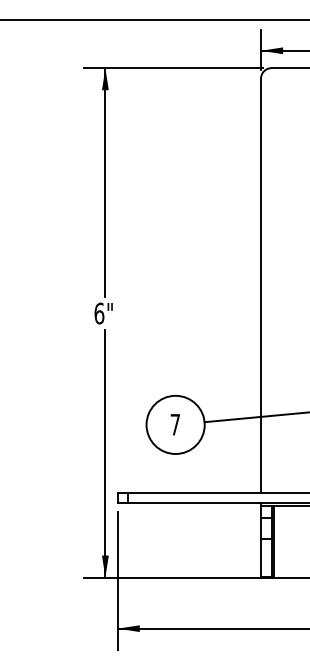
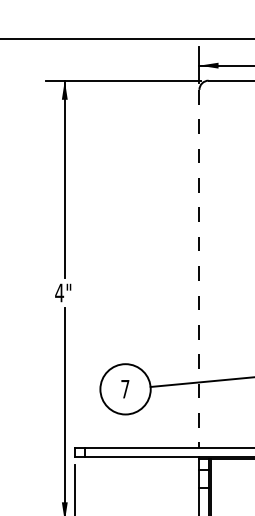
line: (261, 285) -> (199, 268), solid -> dashed
text: (99, 313) -> (59, 292), 6" -> 4"

